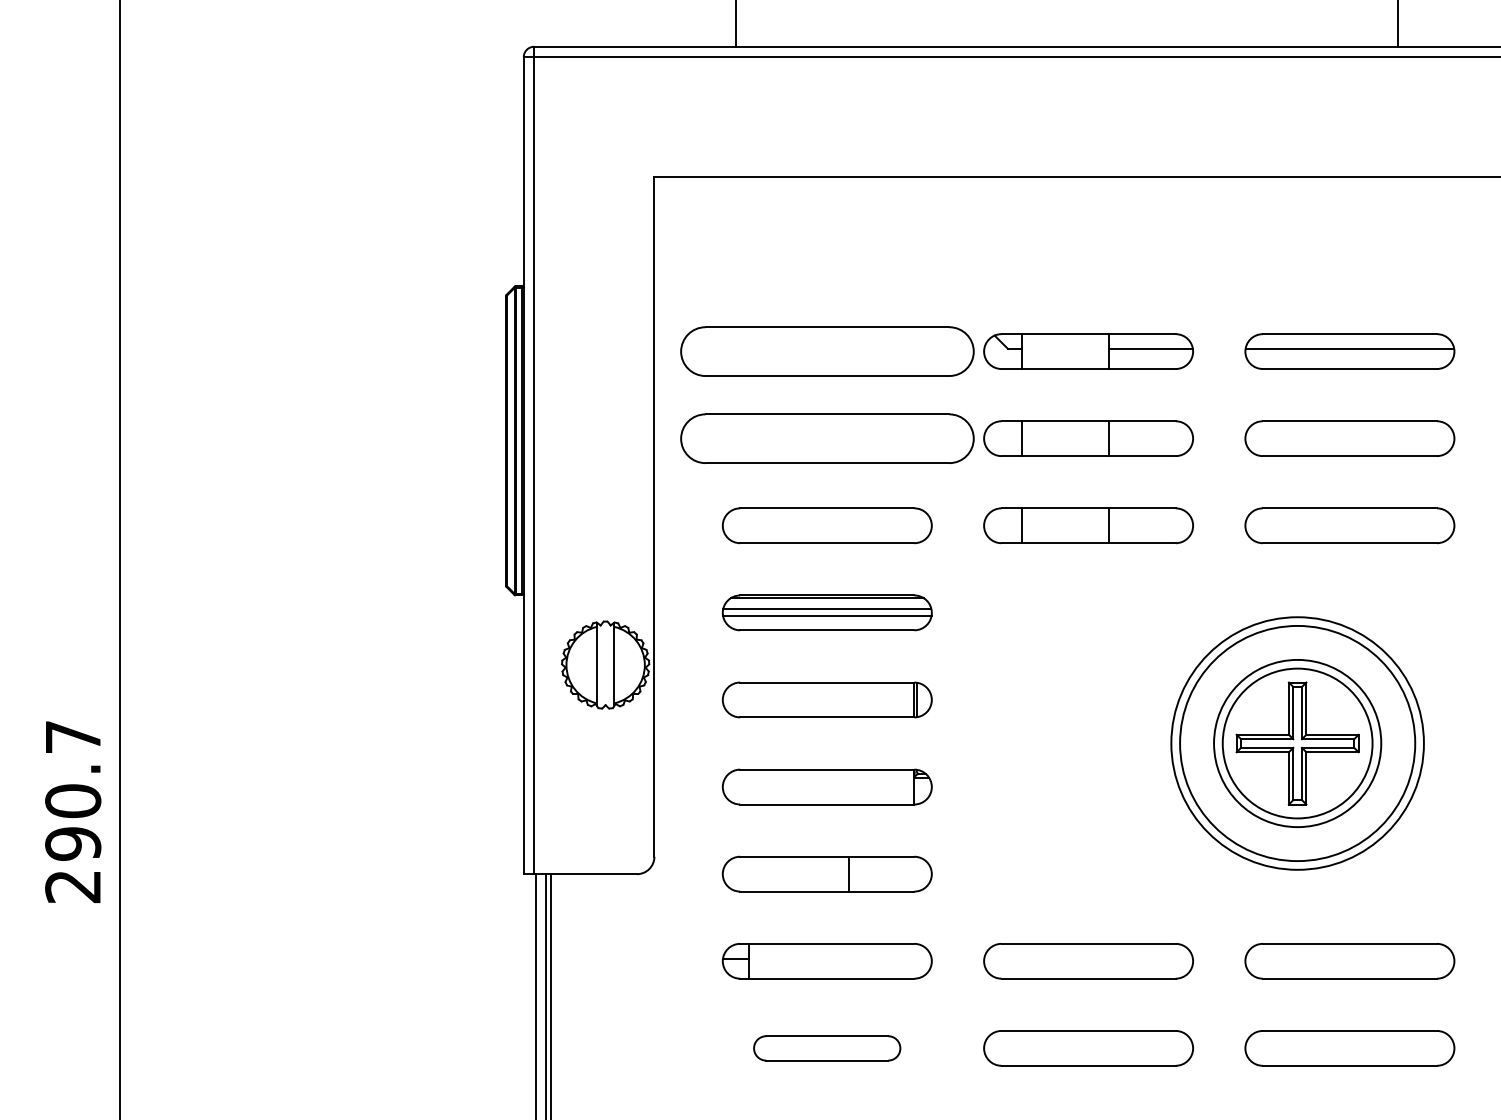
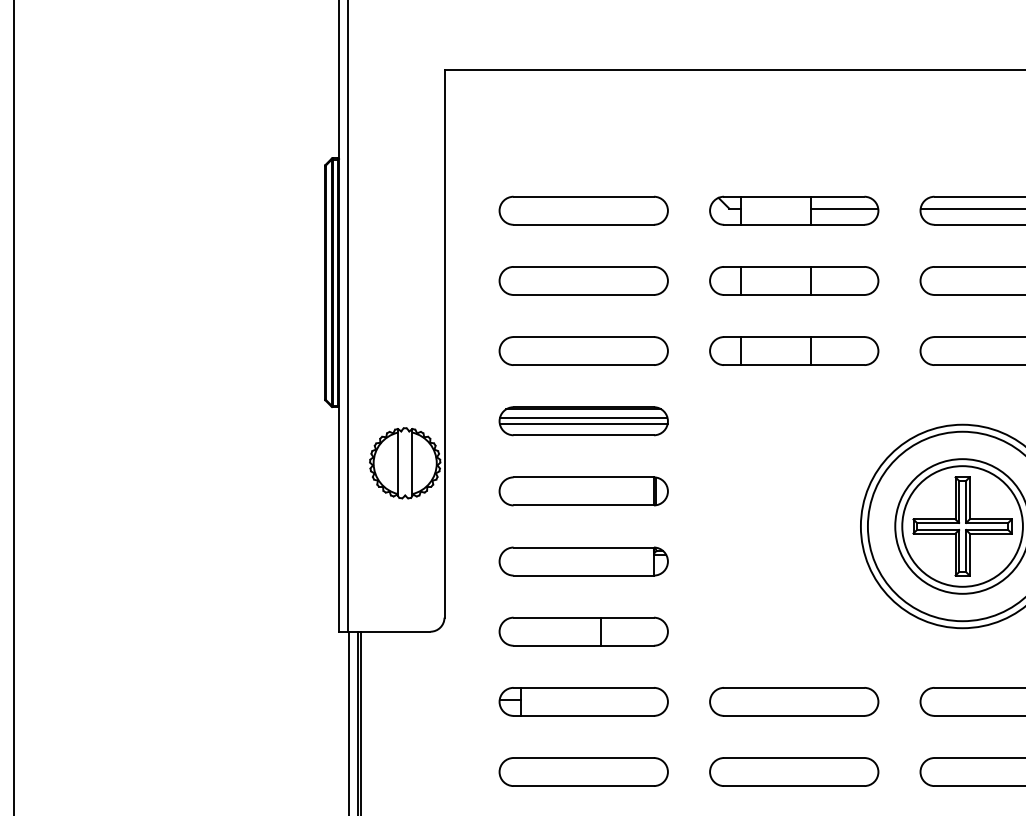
part: (826, 351) -> (583, 210), size x0.71
part: (826, 438) -> (583, 280), size x0.71
part: (826, 1048) -> (583, 772), size x1.43

